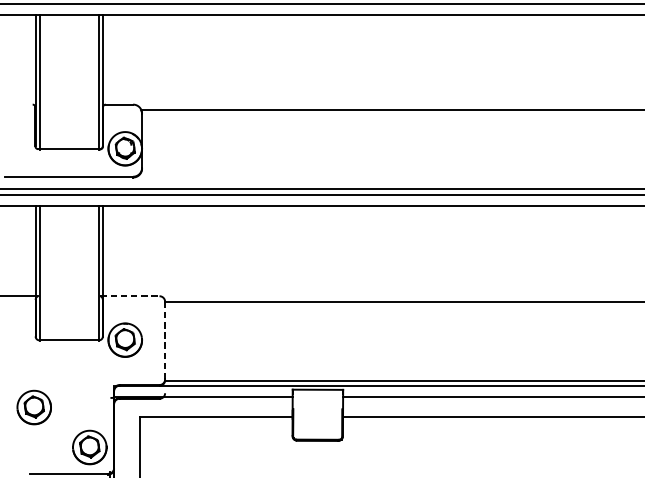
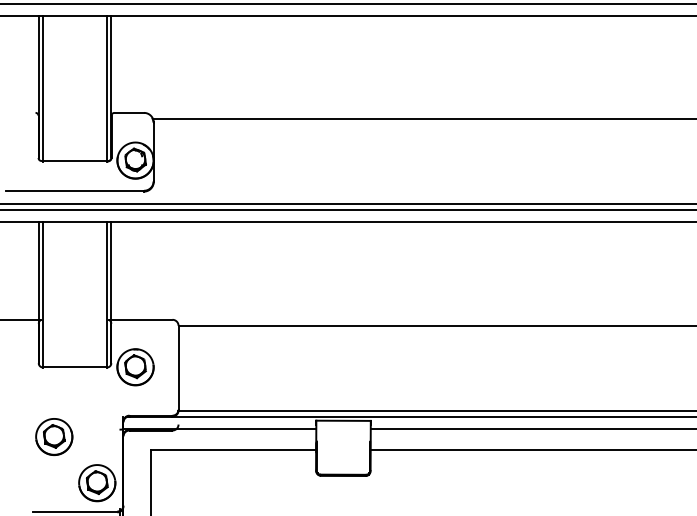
line: (129, 295) -> (140, 319), dashed -> solid
line: (165, 340) -> (178, 367), dashed -> solid
part: (34, 407) -> (54, 436), moved

